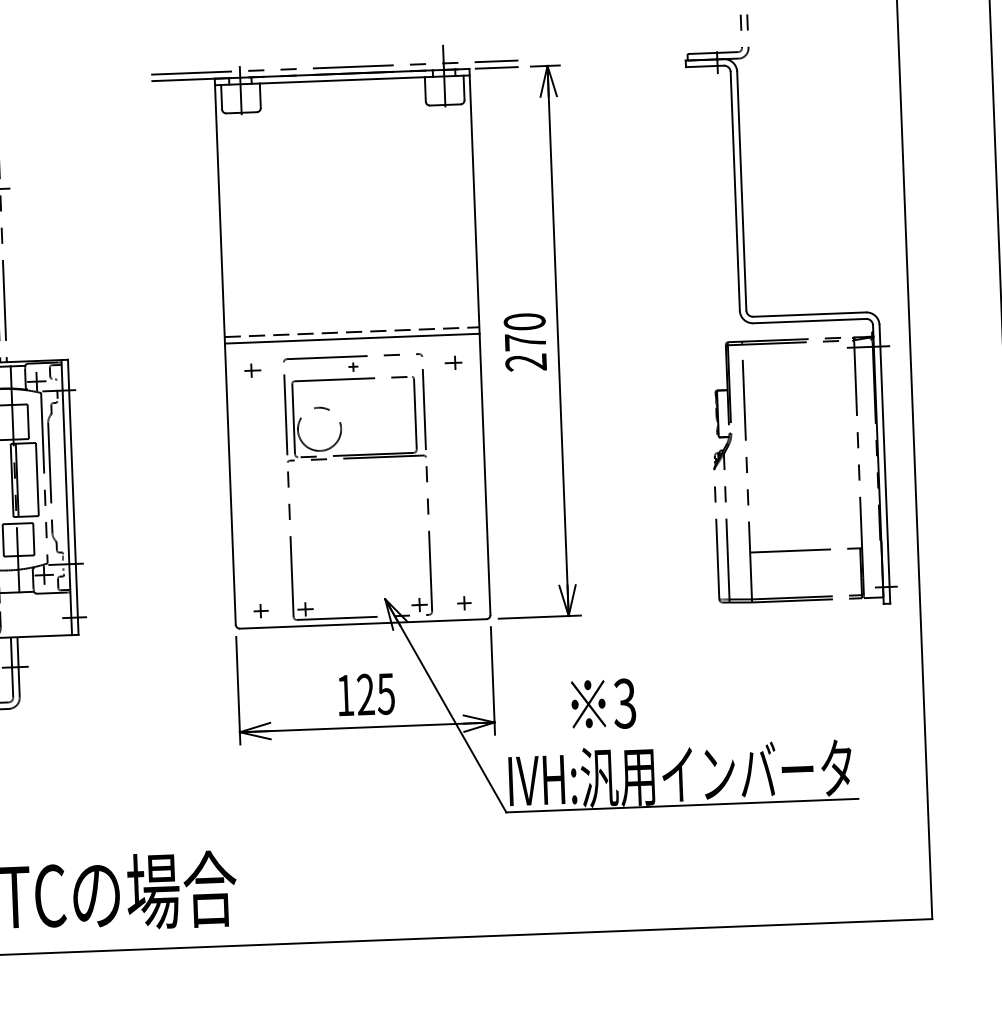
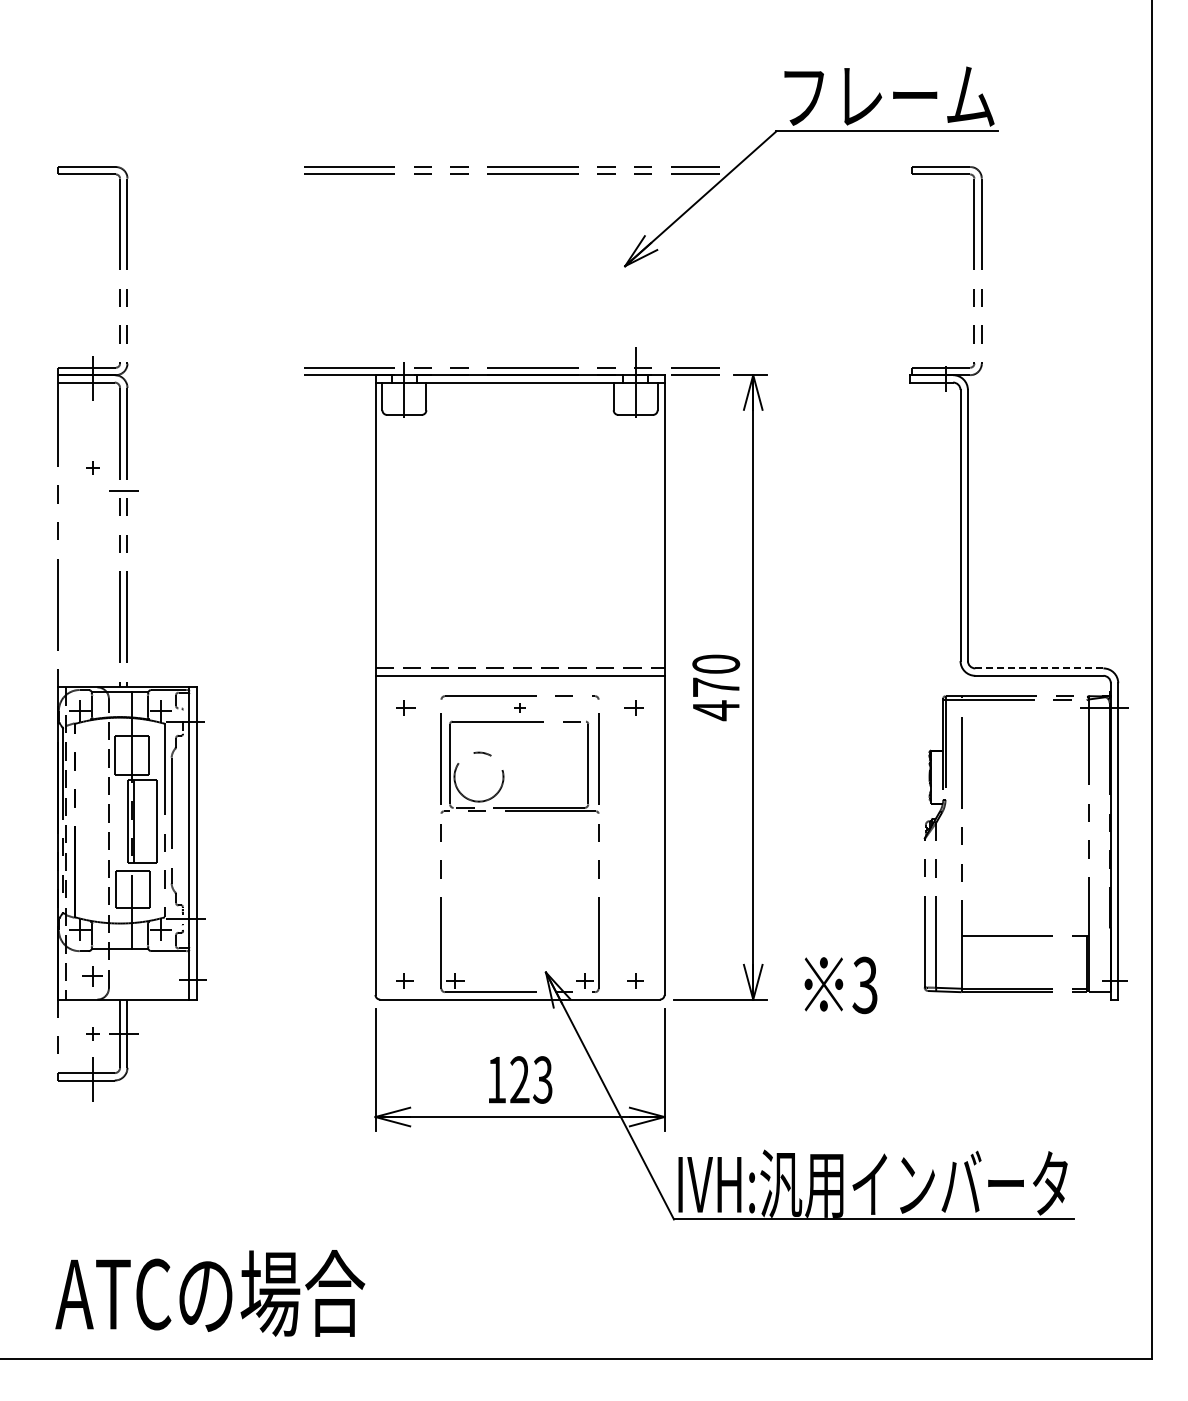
line: (808, 314) -> (1038, 668), solid -> dashed
text: (525, 362) -> (715, 710), 270 -> 470
text: (385, 693) -> (542, 1079), 125 -> 123
text: (603, 704) -> (840, 985), moved

